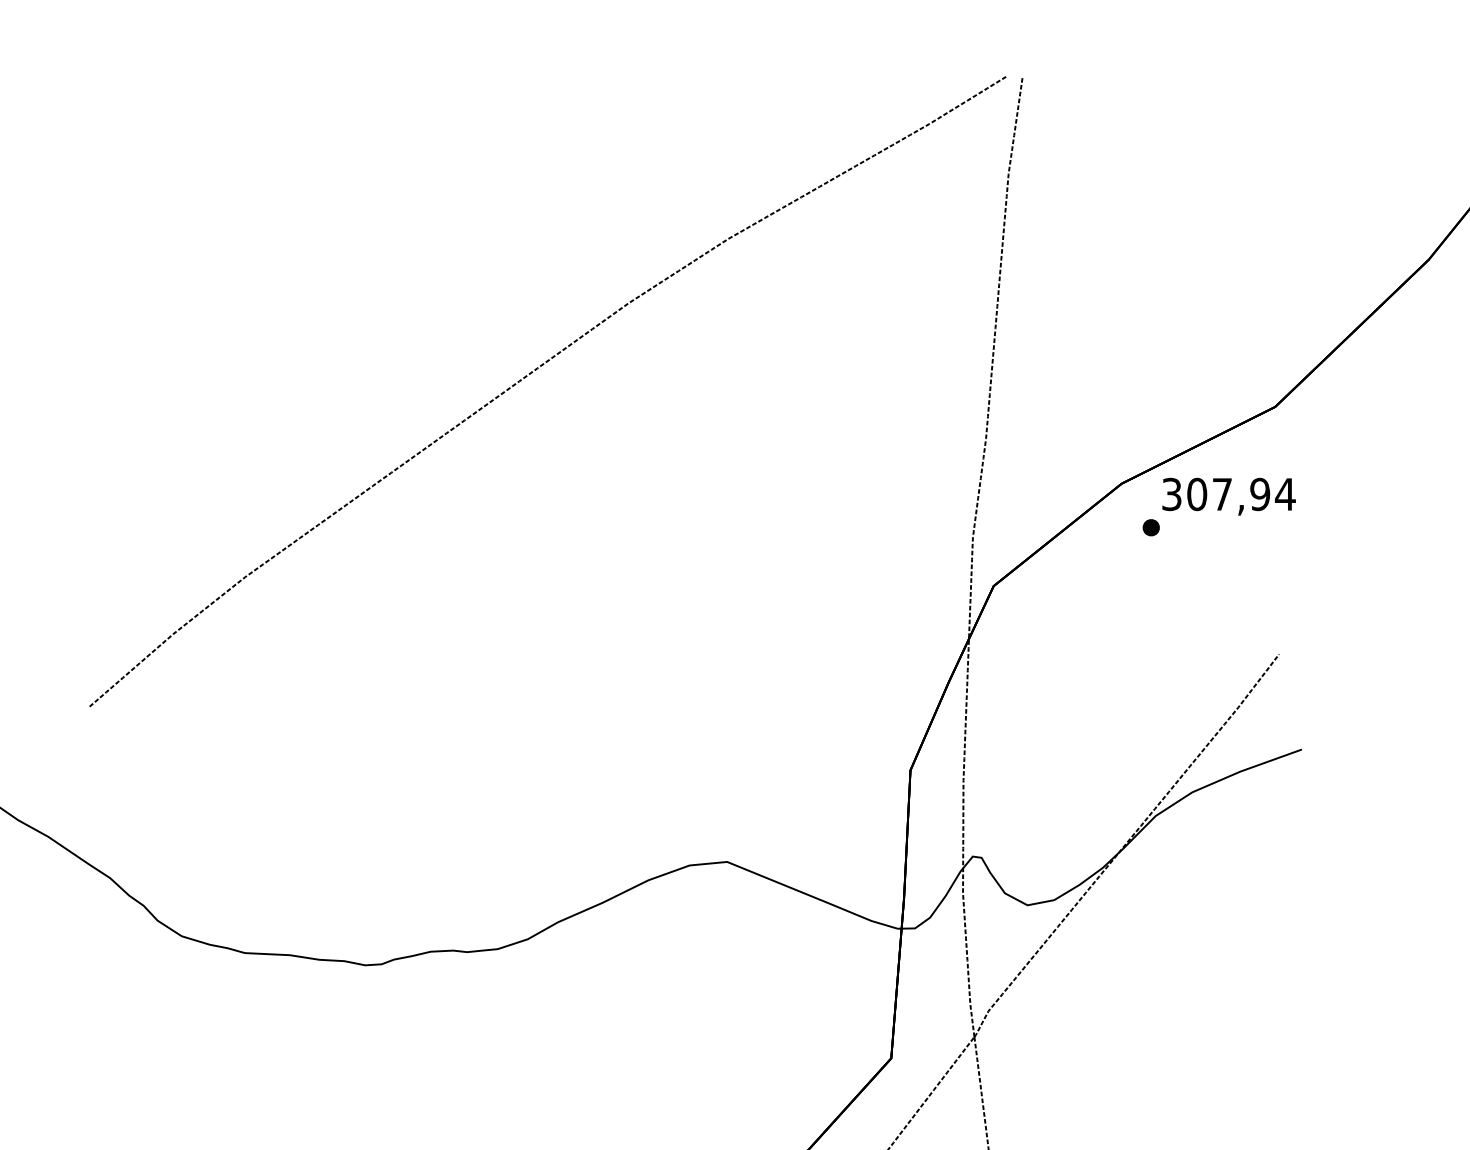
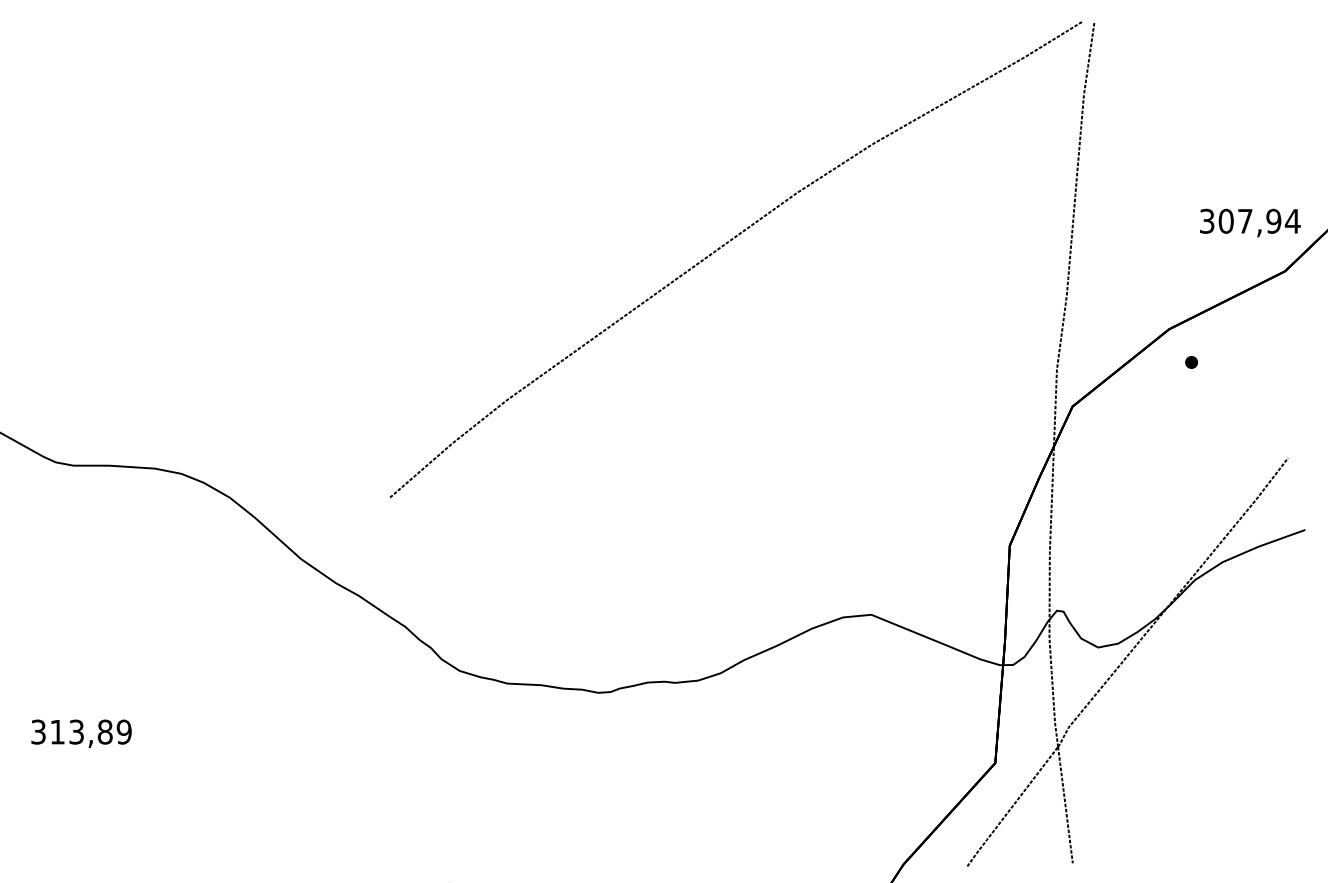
text: (1229, 495) -> (1250, 222), moved

